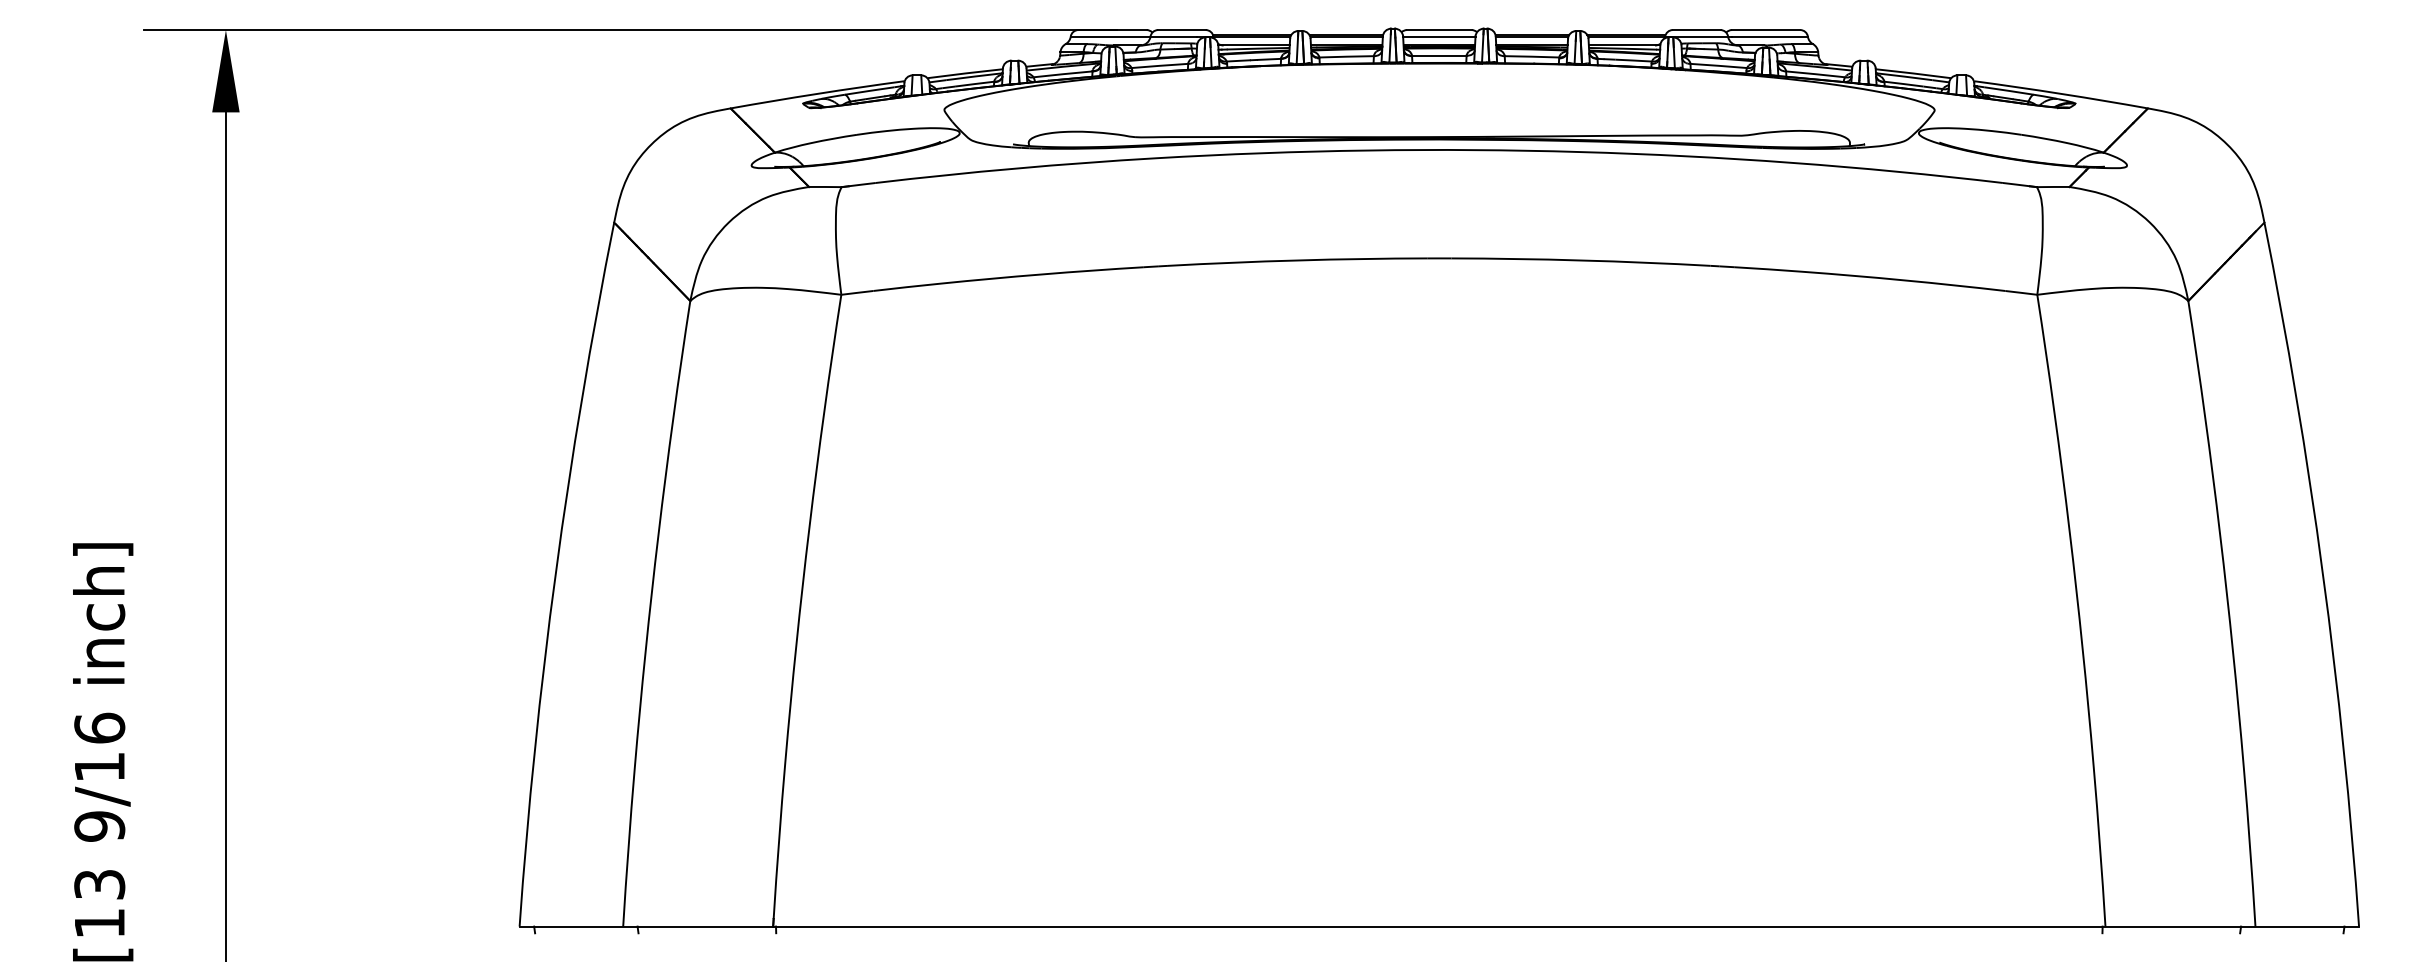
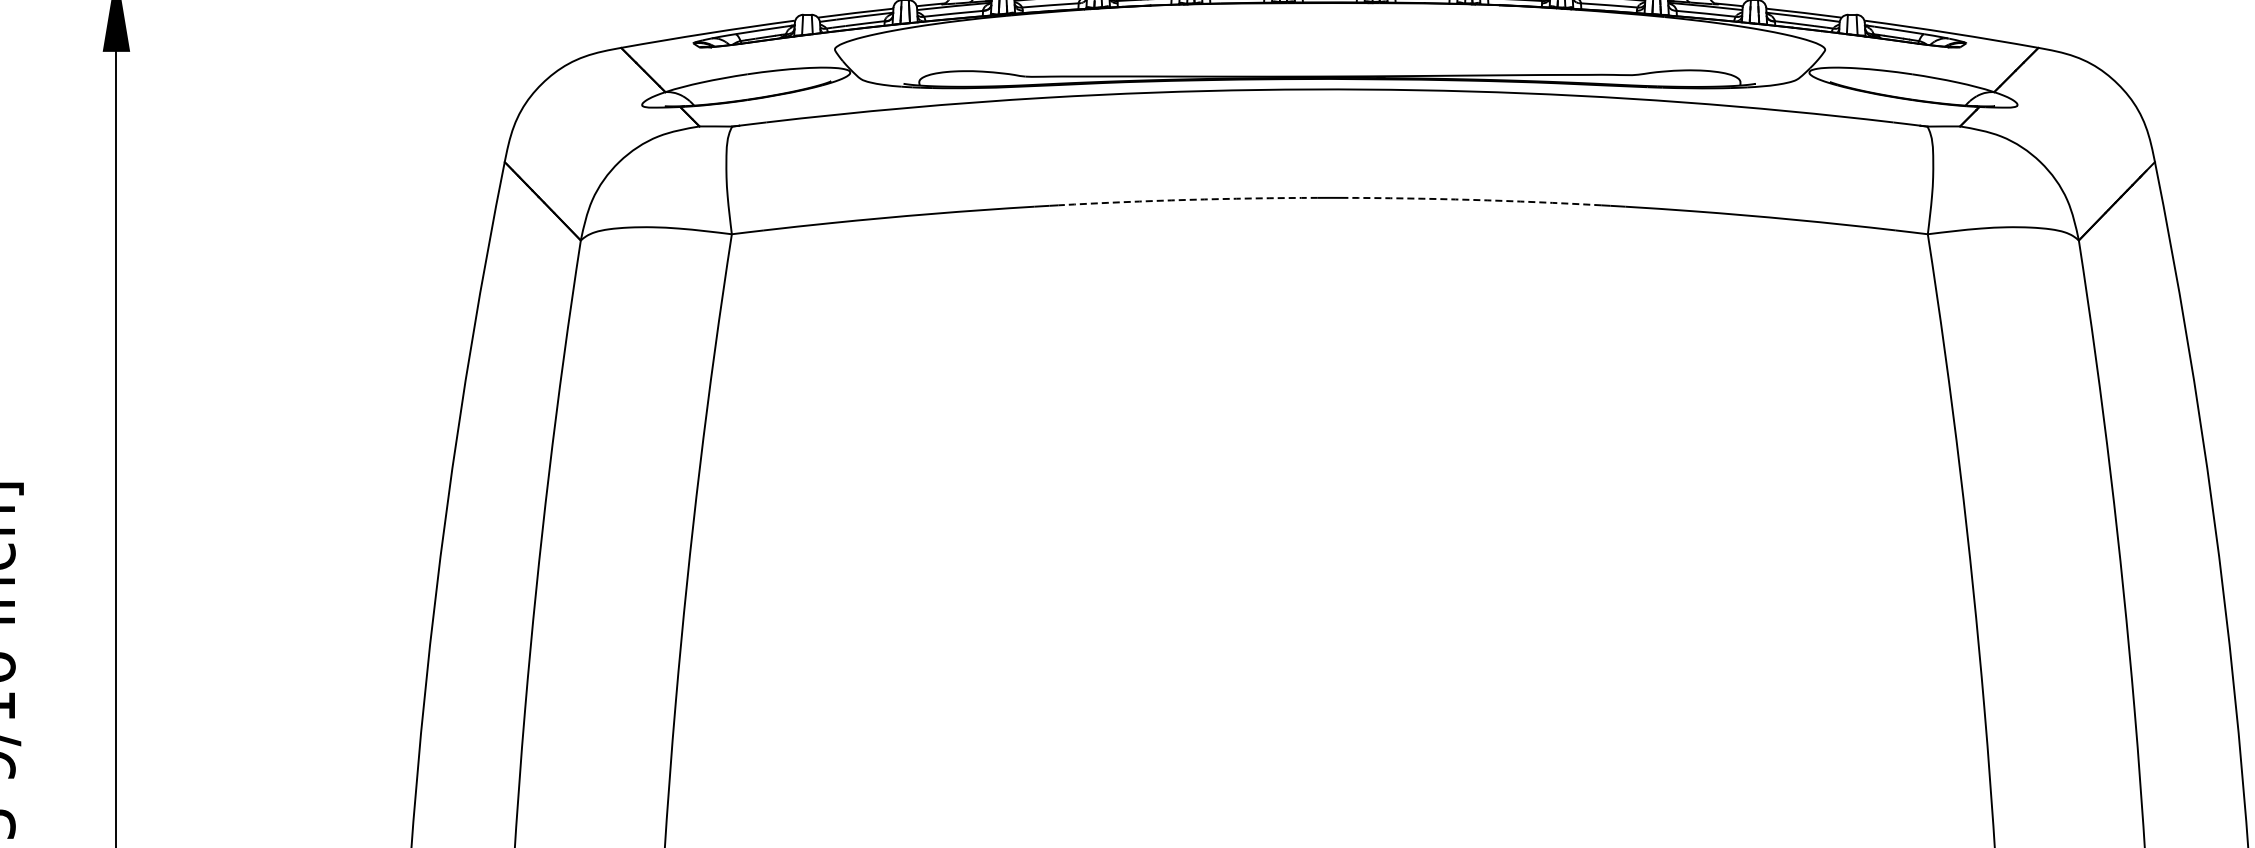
arc: (1297, 260) -> (1188, 199), solid -> dashed
arc: (1581, 260) -> (1472, 199), solid -> dashed

